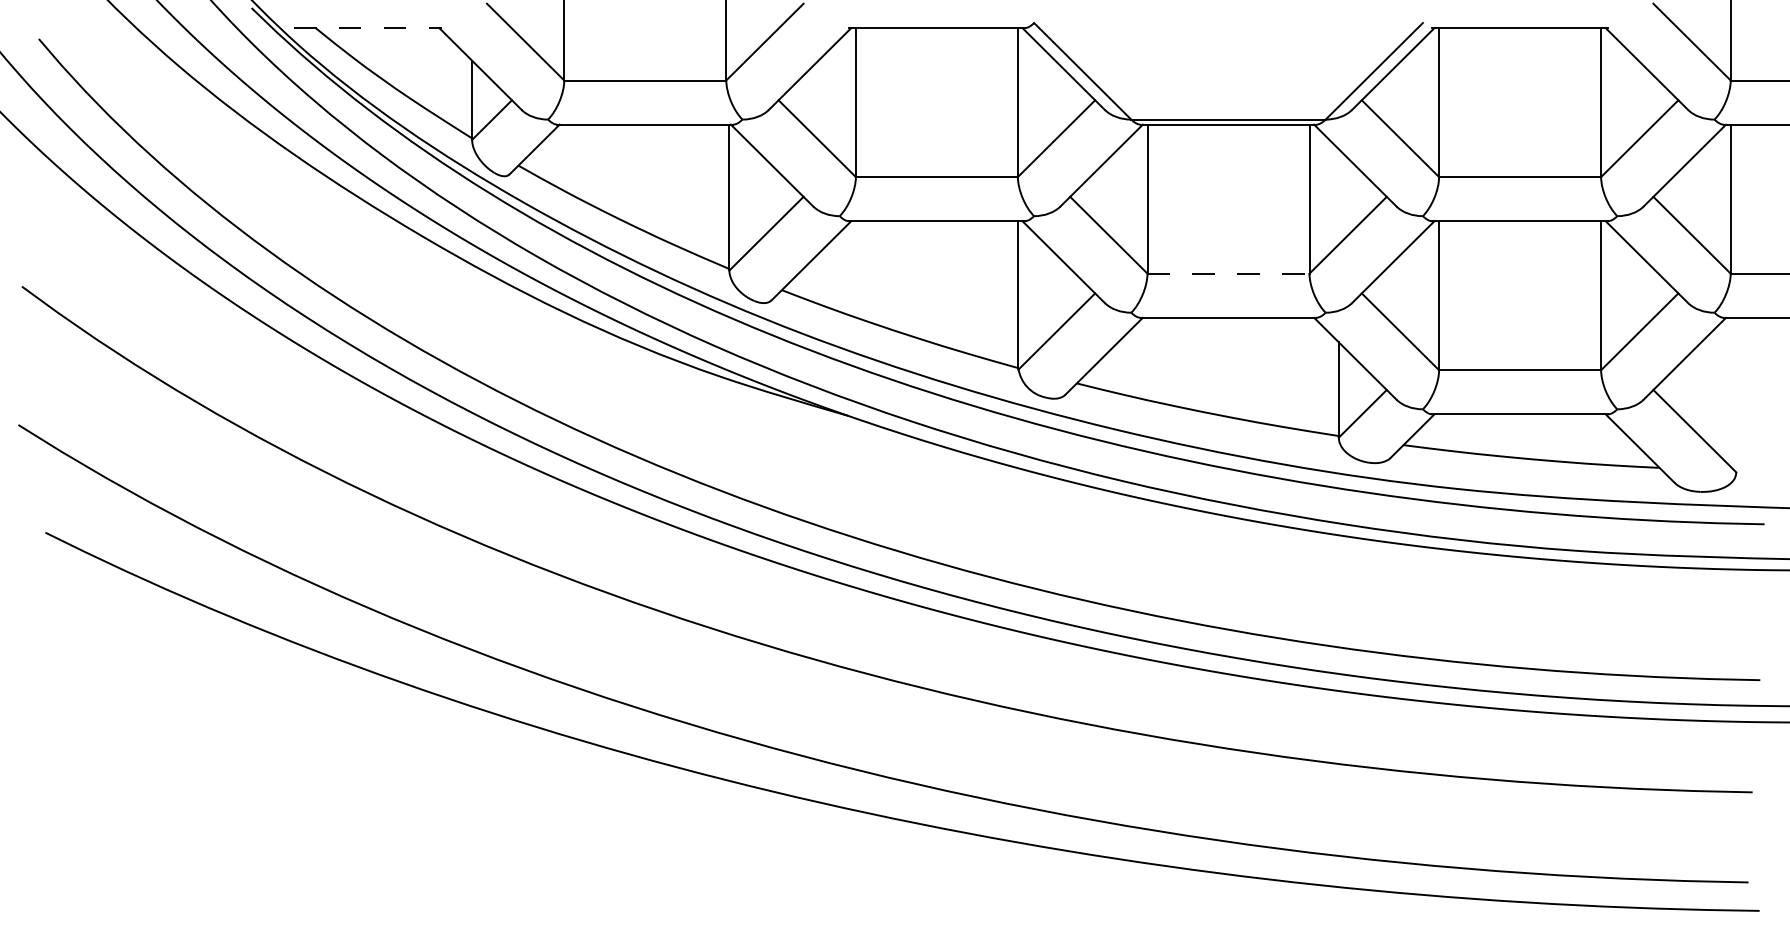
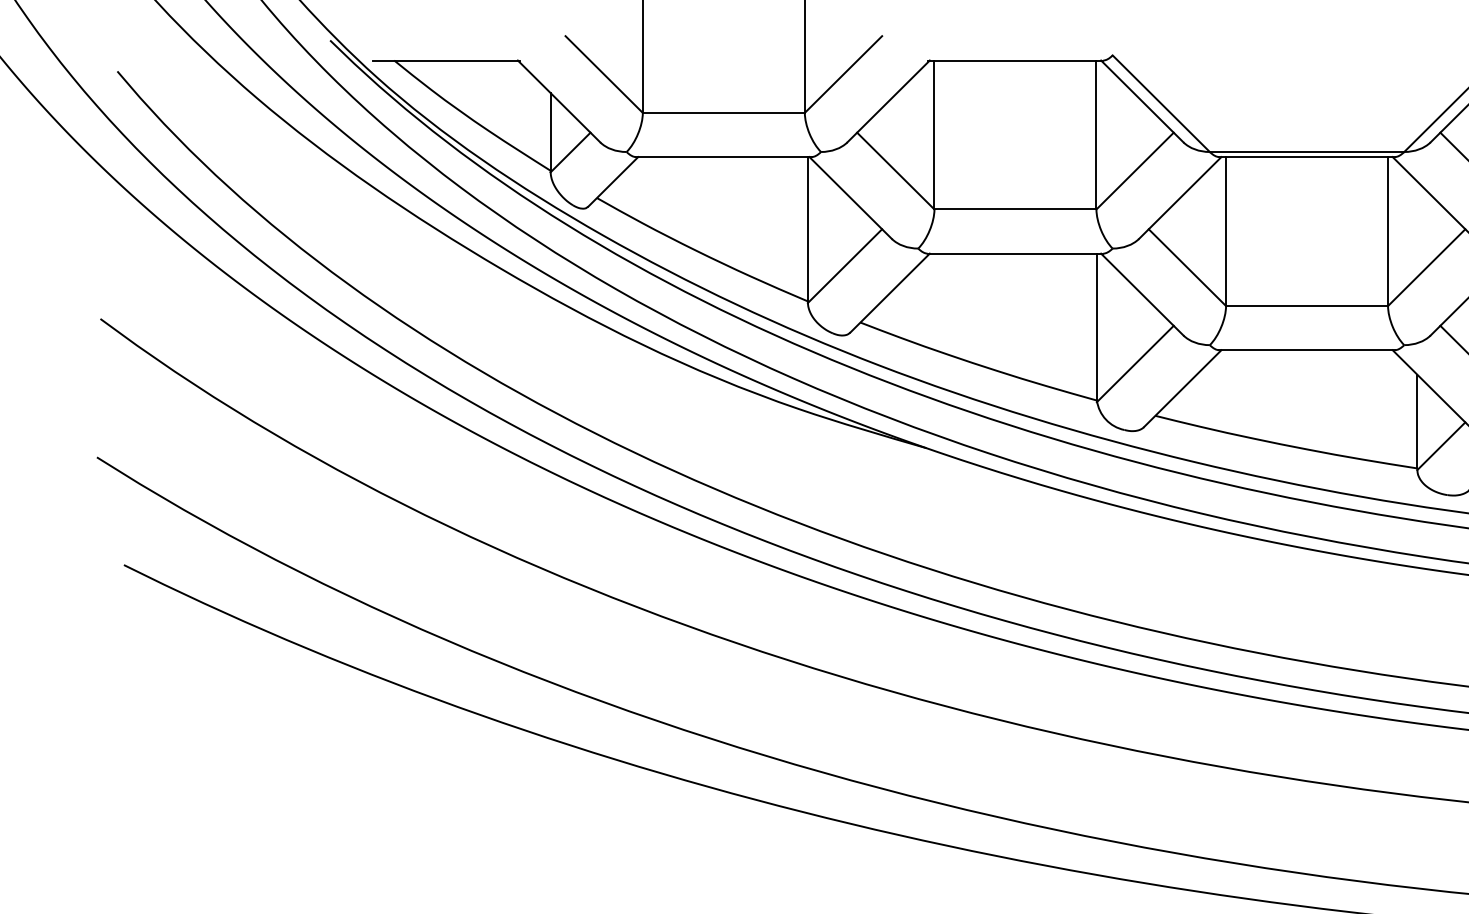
line: (367, 28) -> (446, 60), dashed -> solid
line: (1229, 273) -> (1308, 305), dashed -> solid

